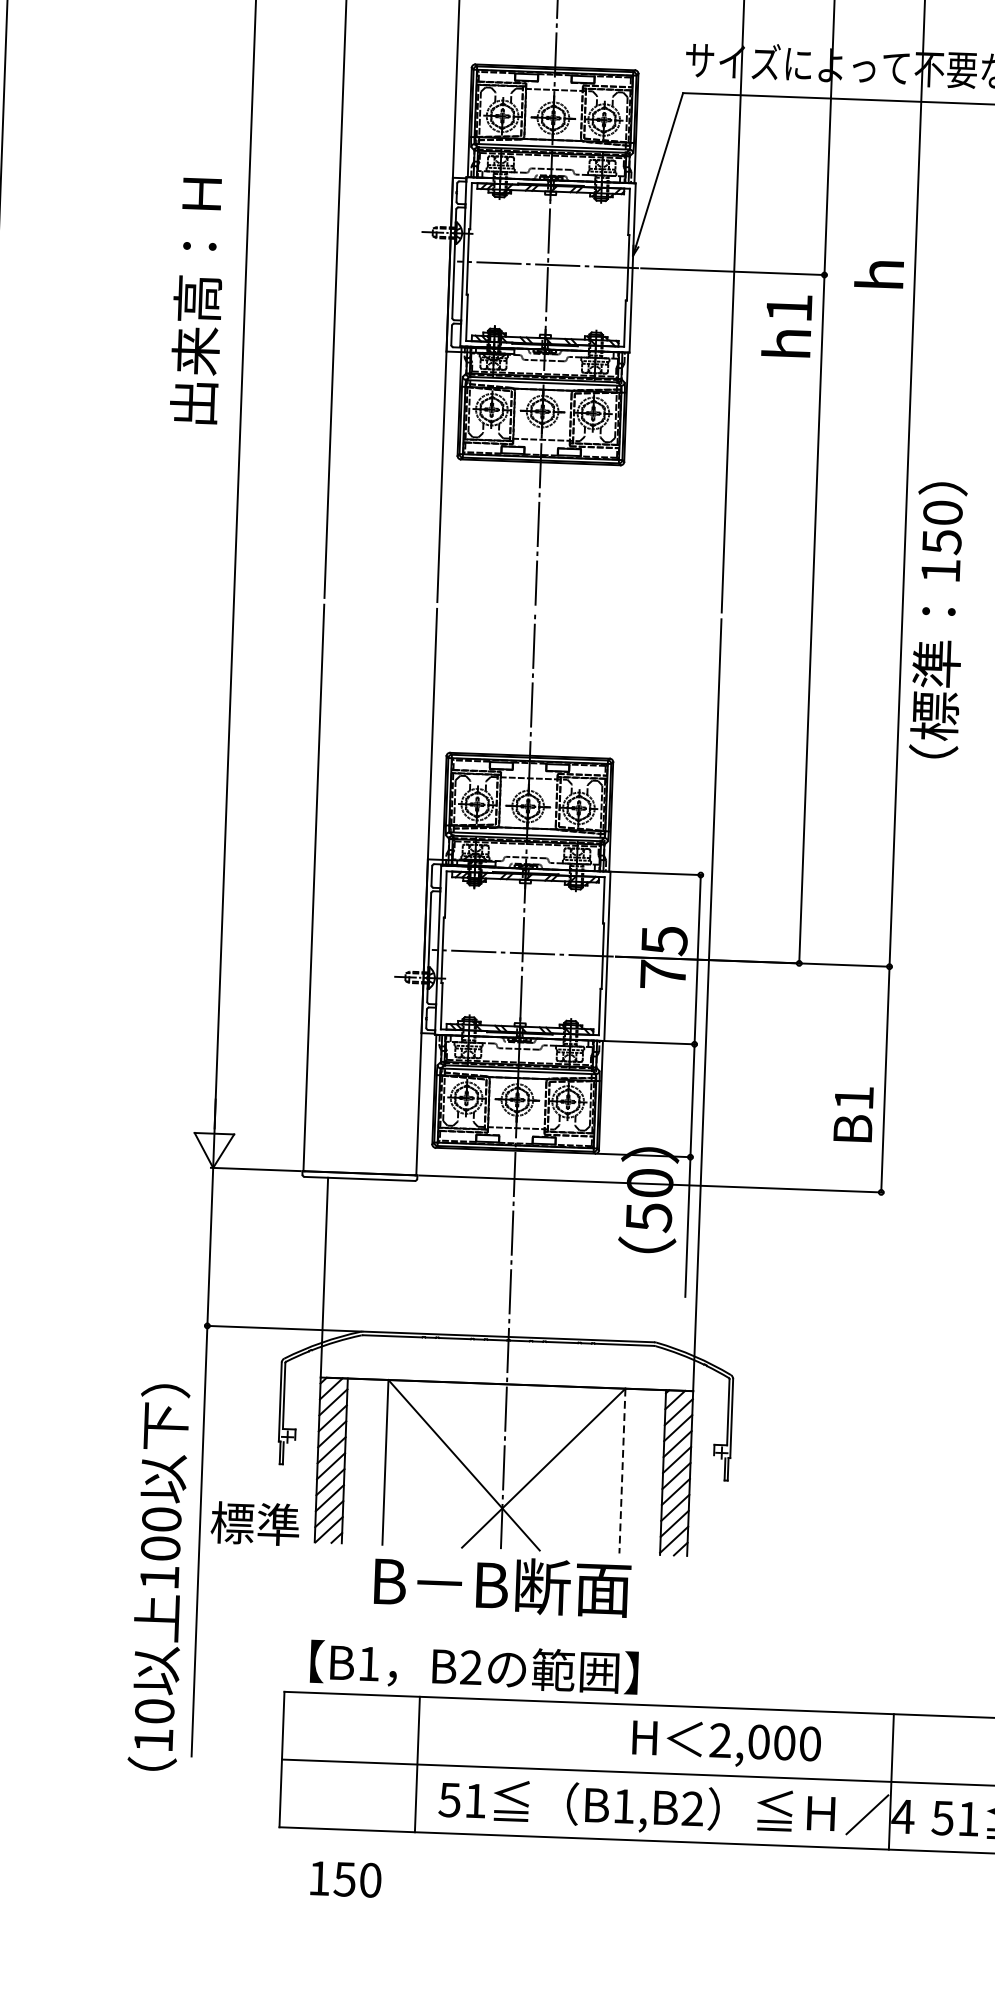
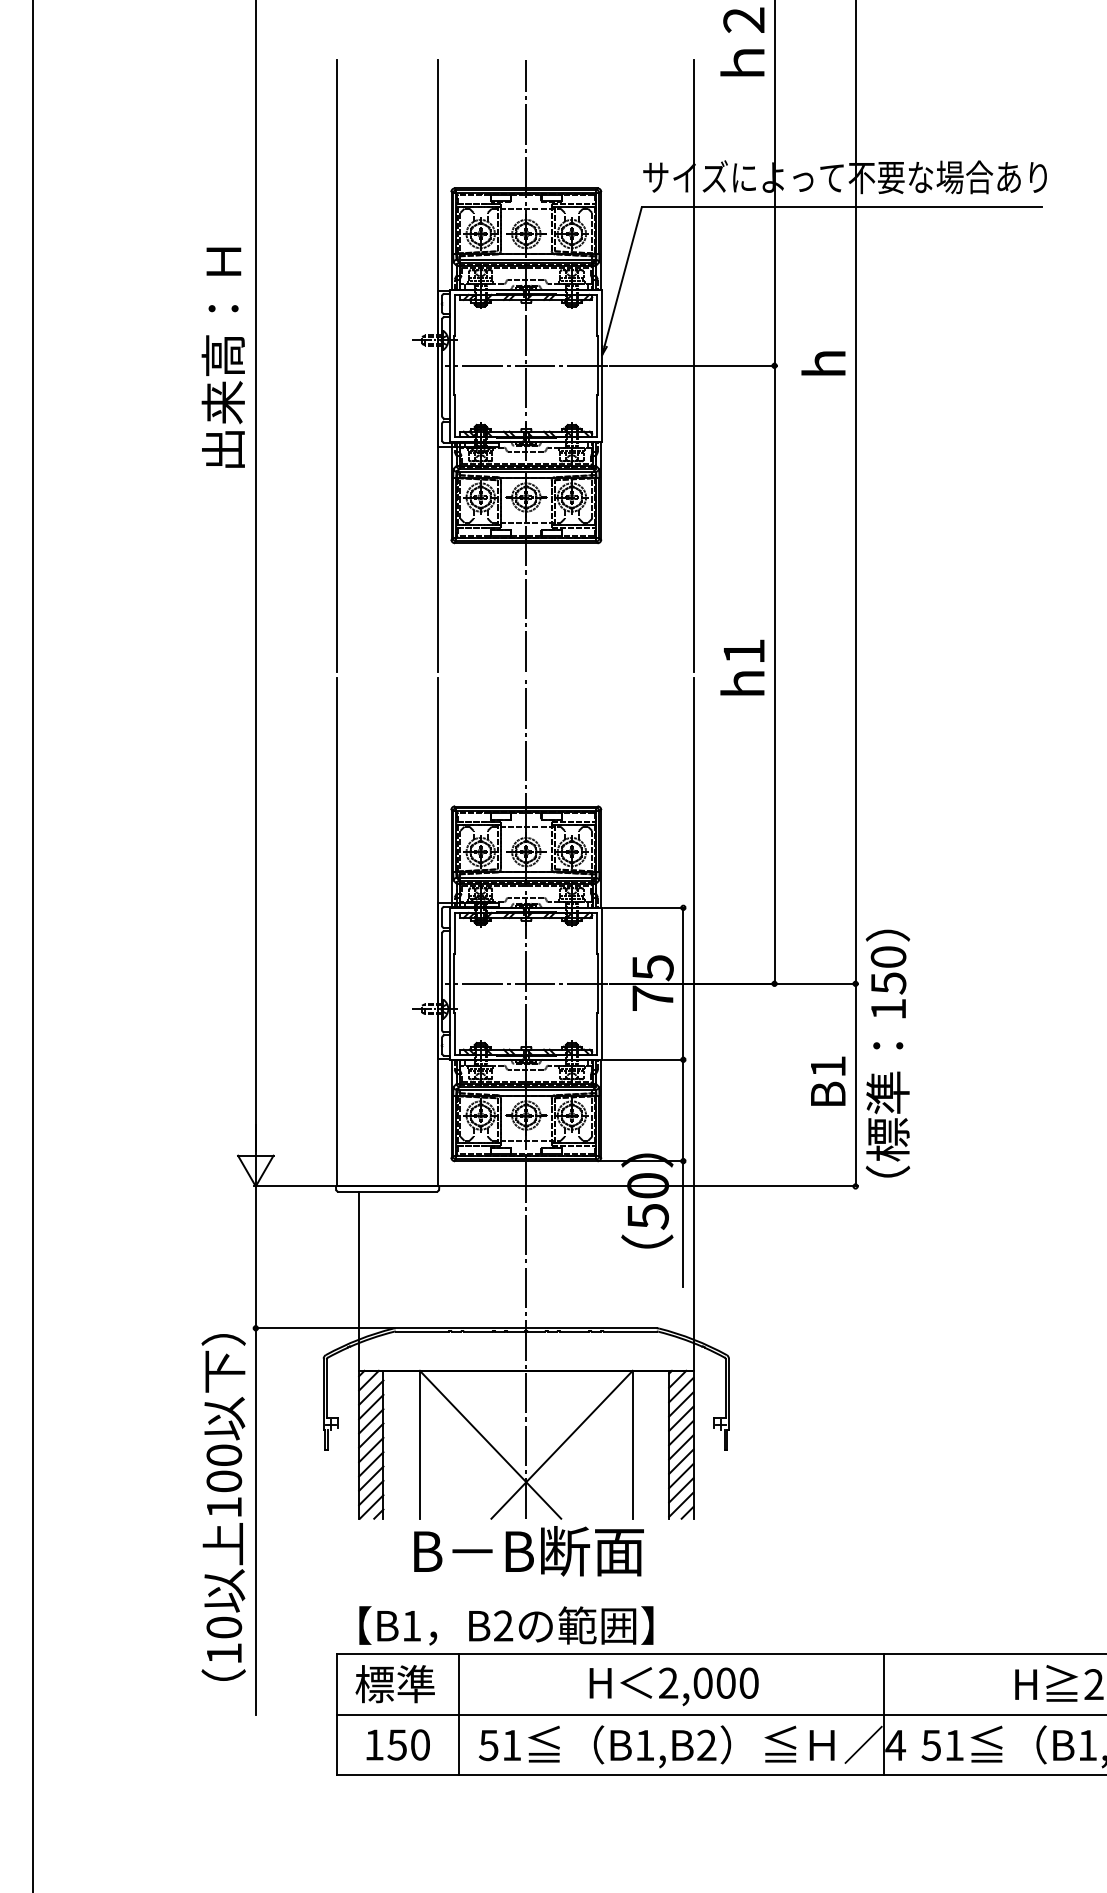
text: (196, 300) -> (222, 357), moved
text: (786, 325) -> (742, 667), moved
text: (937, 620) -> (887, 1053), moved
text: (853, 1113) -> (828, 1080), moved
line: (622, 1470) -> (632, 1444), dashed -> solid
text: (254, 1524) -> (394, 1684), moved
text: (158, 1577) -> (223, 1507), moved
text: (725, 1744) -> (673, 1686), moved
text: (345, 1878) -> (397, 1744), moved

